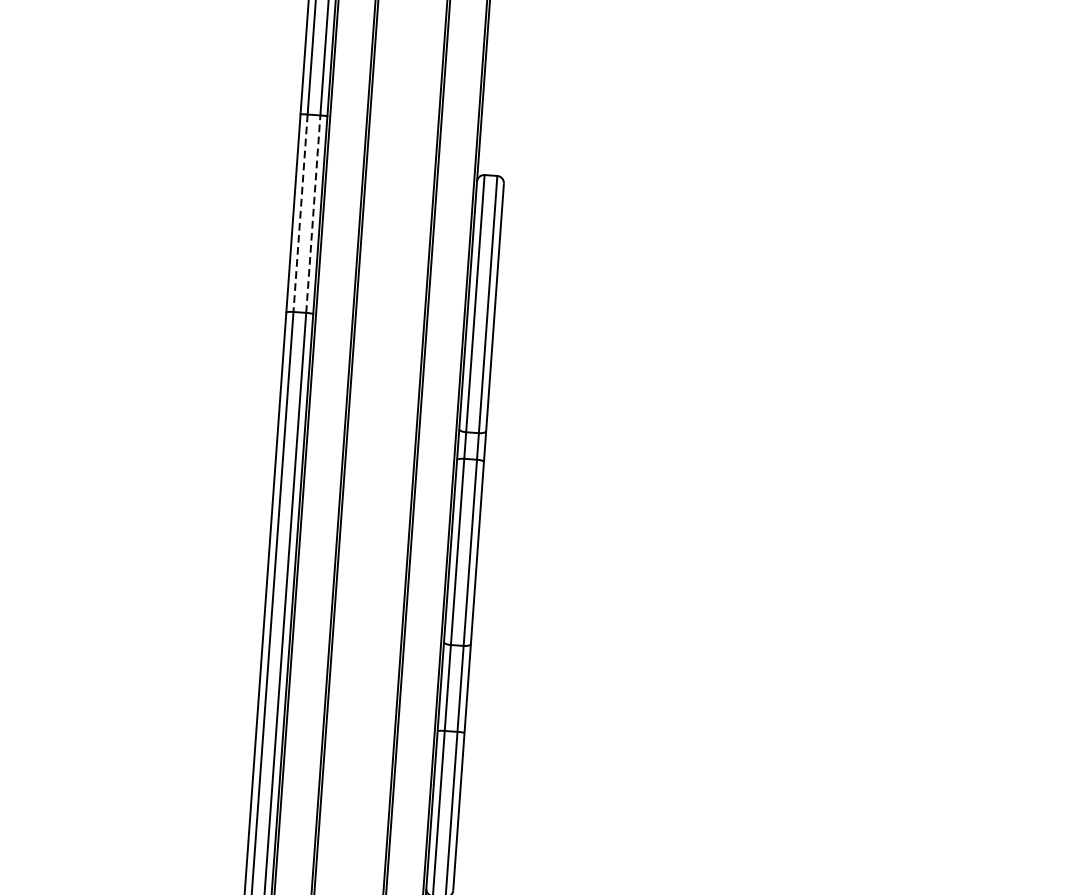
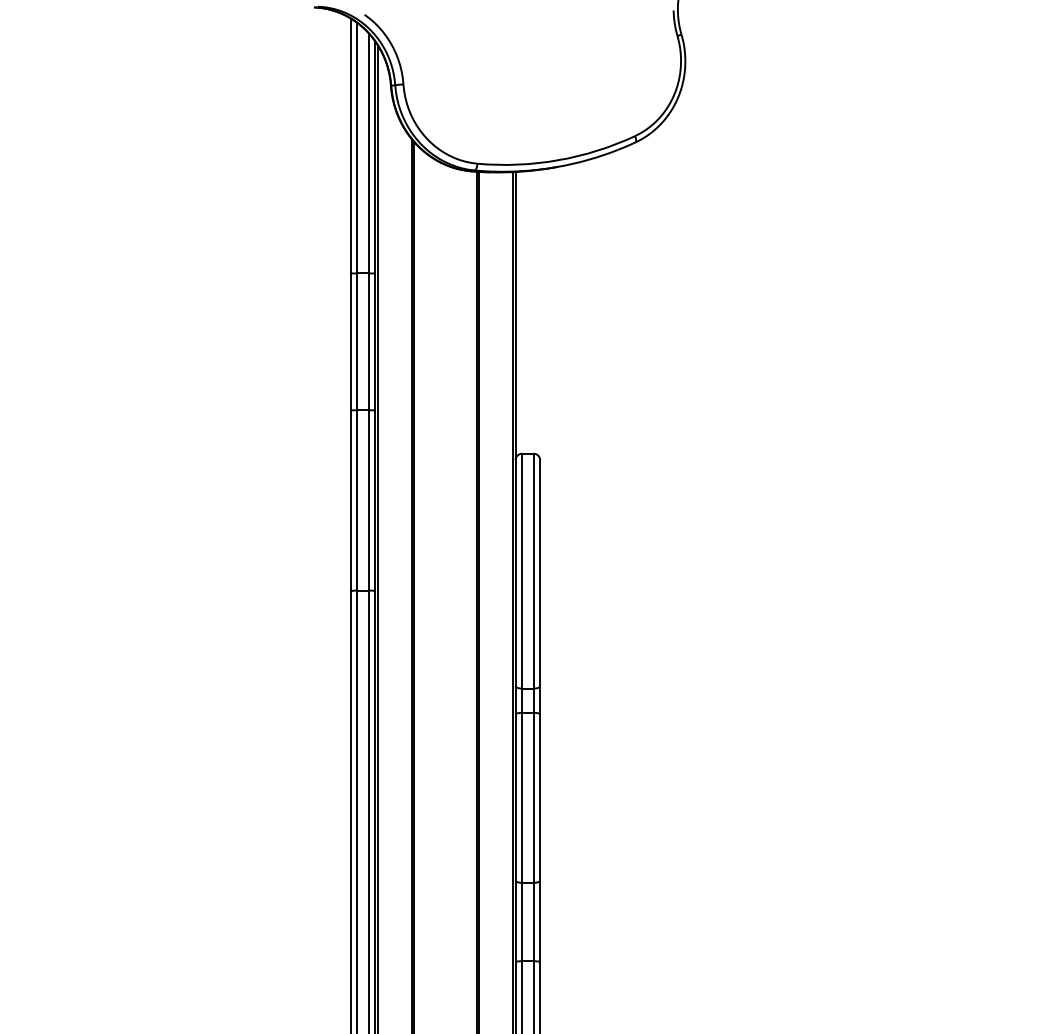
line: (300, 213) -> (357, 500), dashed -> solid
line: (313, 213) -> (369, 499), dashed -> solid

